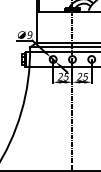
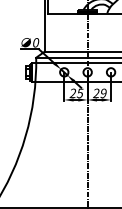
text: (29, 34) -> (35, 42), 9 -> 0
text: (85, 76) -> (103, 92), 25 -> 29

